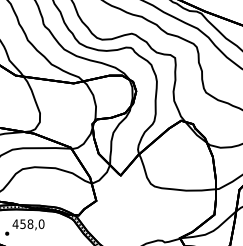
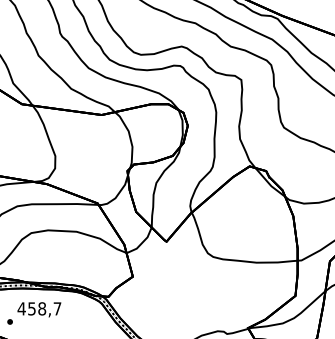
text: (41, 223) -> (57, 307), 458,0 -> 458,7

